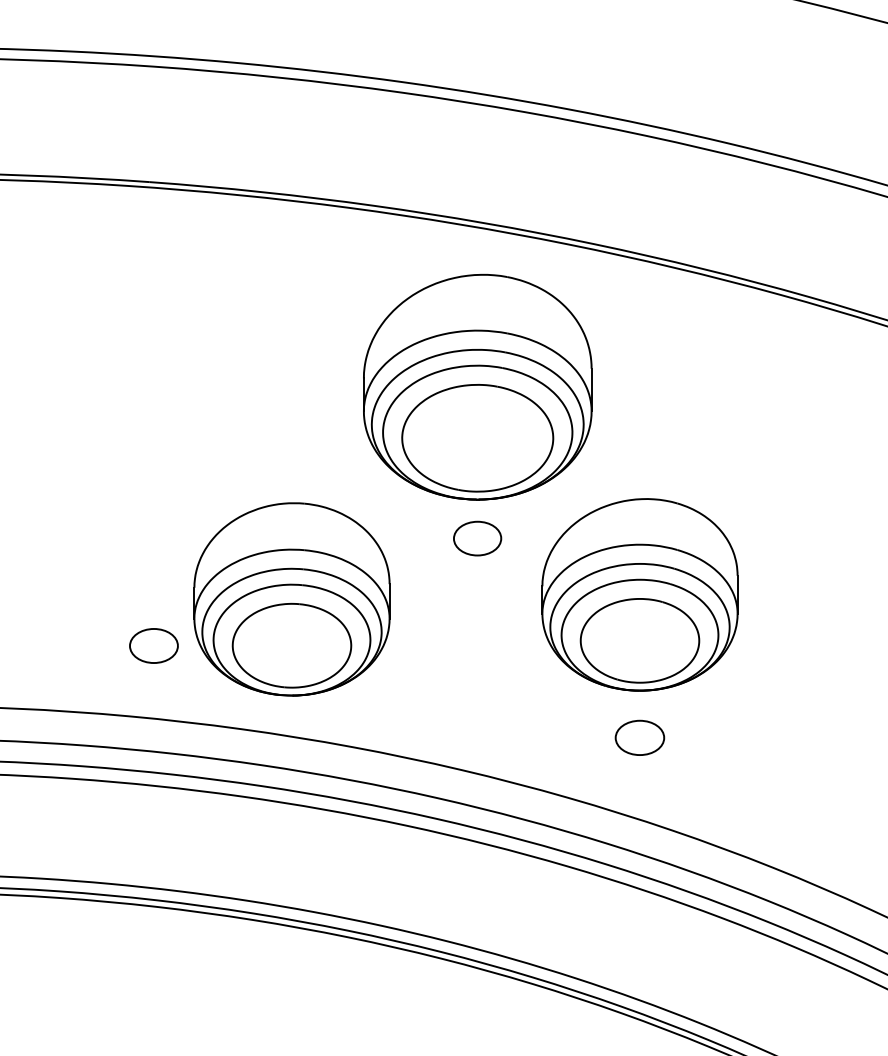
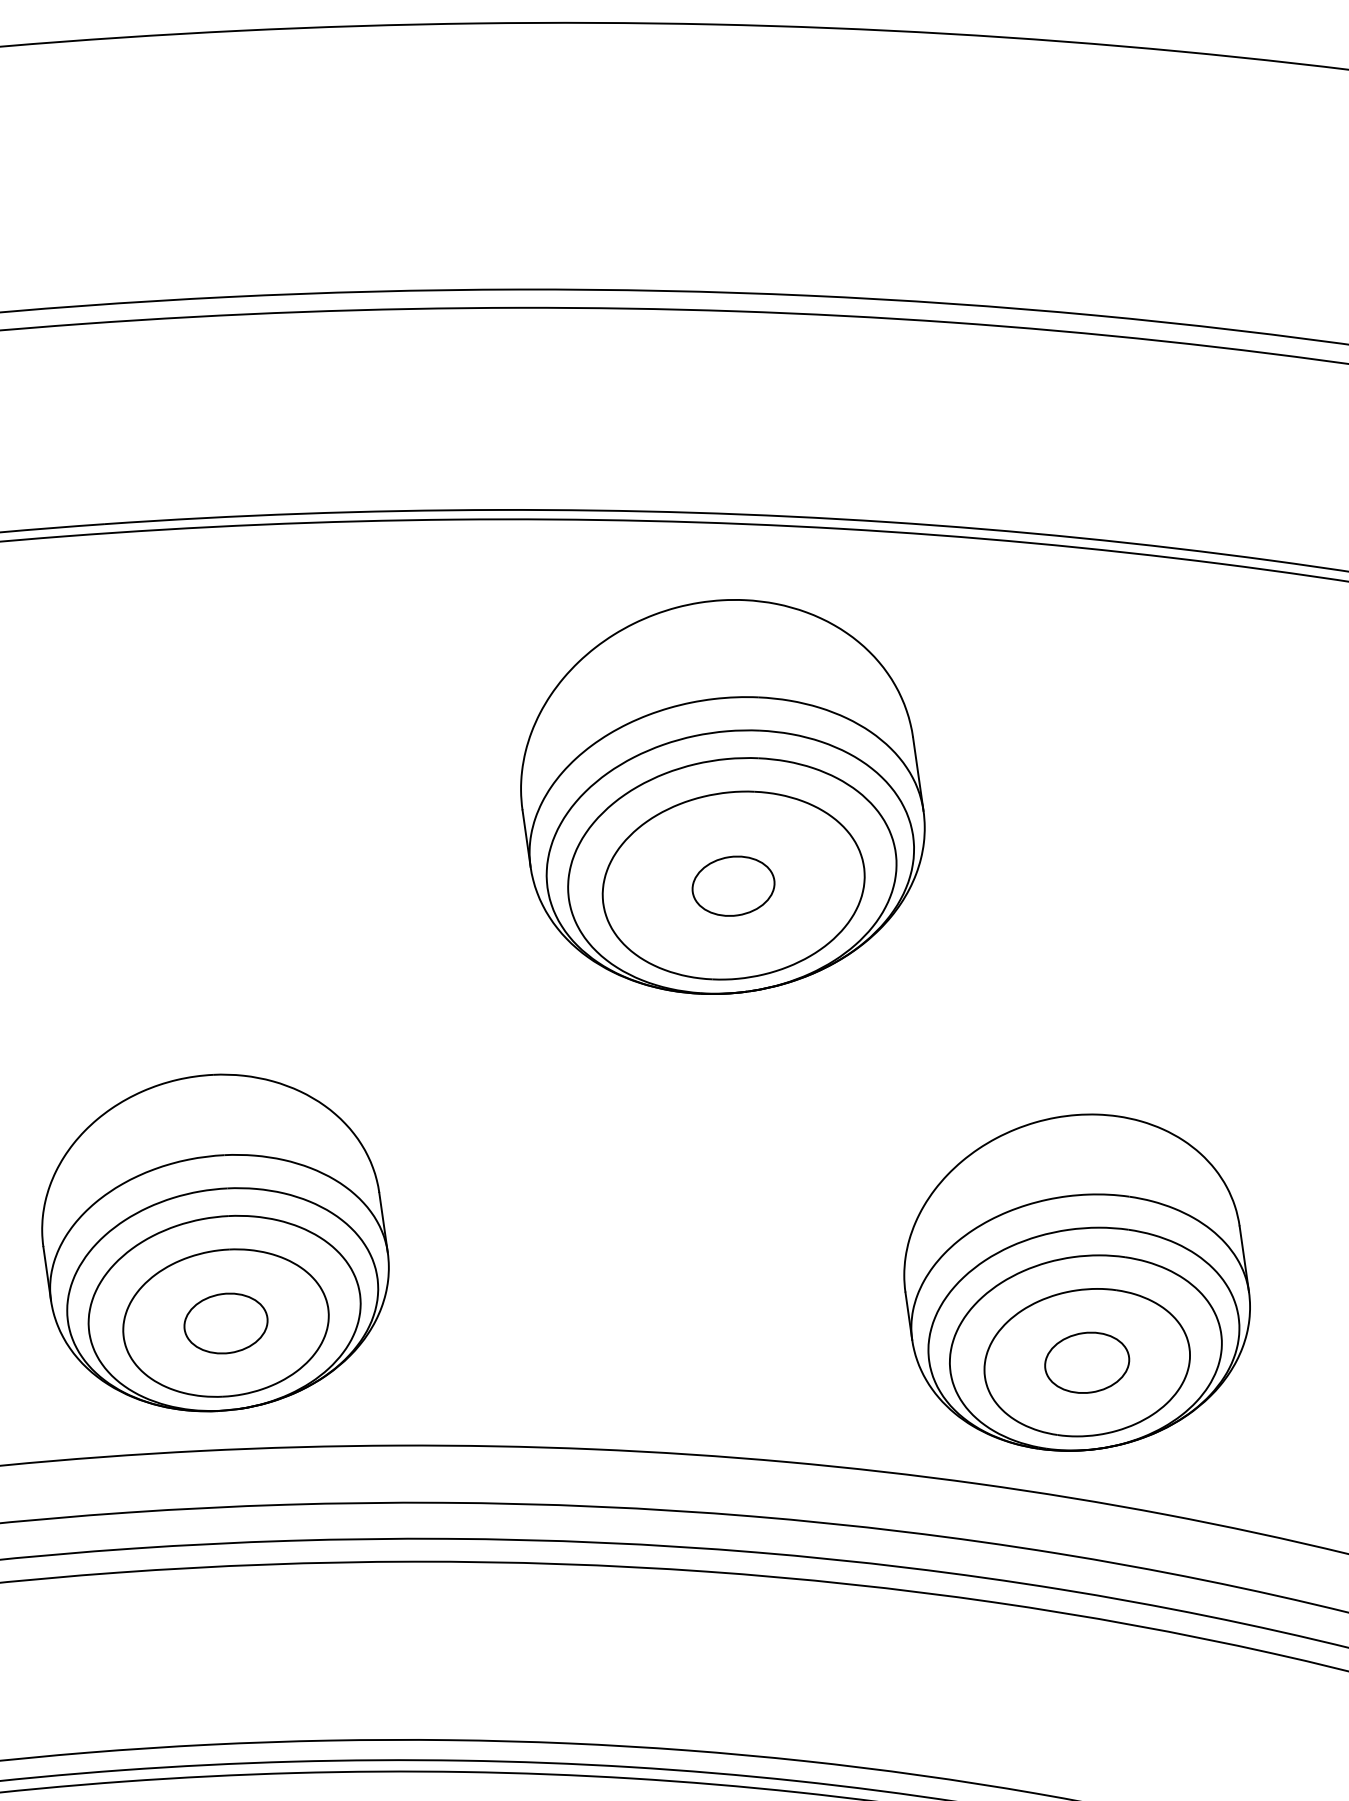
part: (477, 538) -> (733, 886), moved
part: (639, 594) -> (1075, 1282), moved
part: (291, 599) -> (213, 1243), moved

